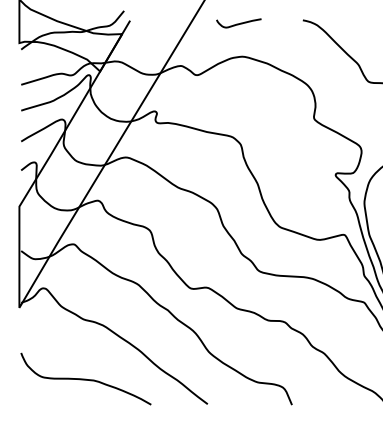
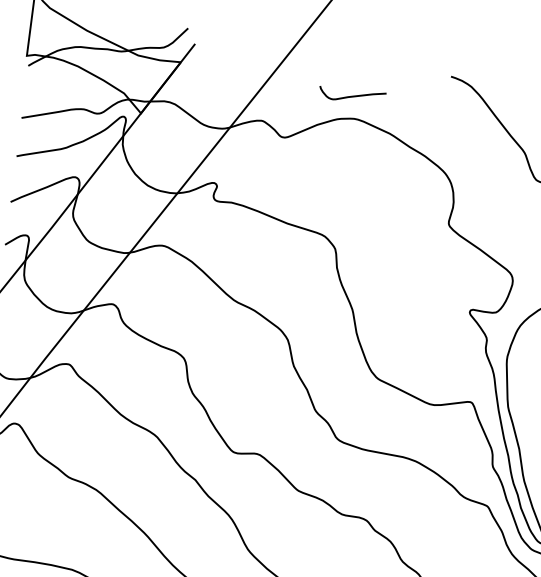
curve: (238, 23) -> (351, 95), moved

